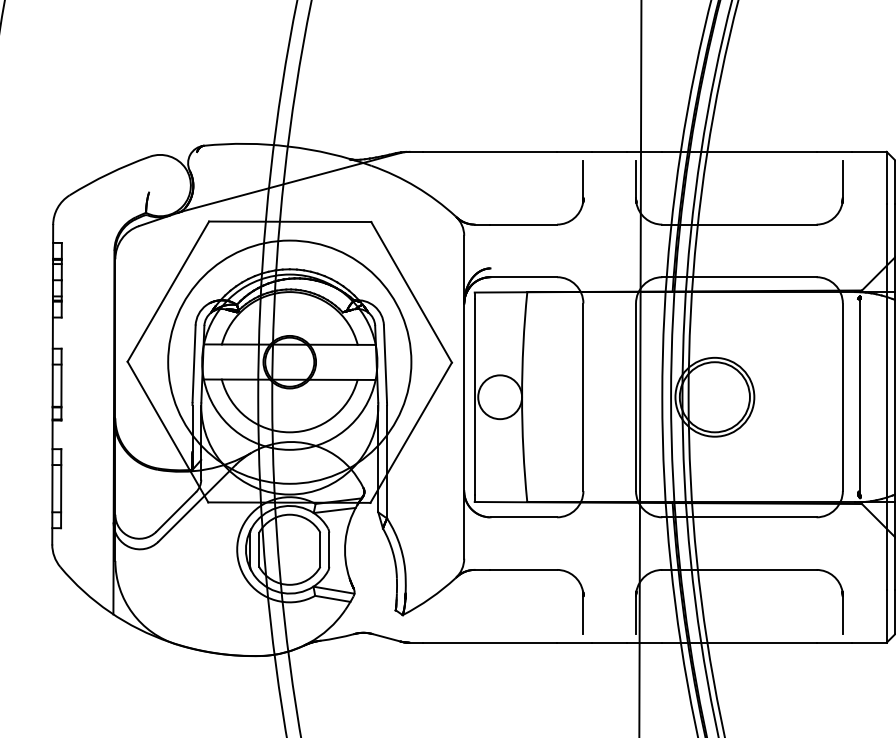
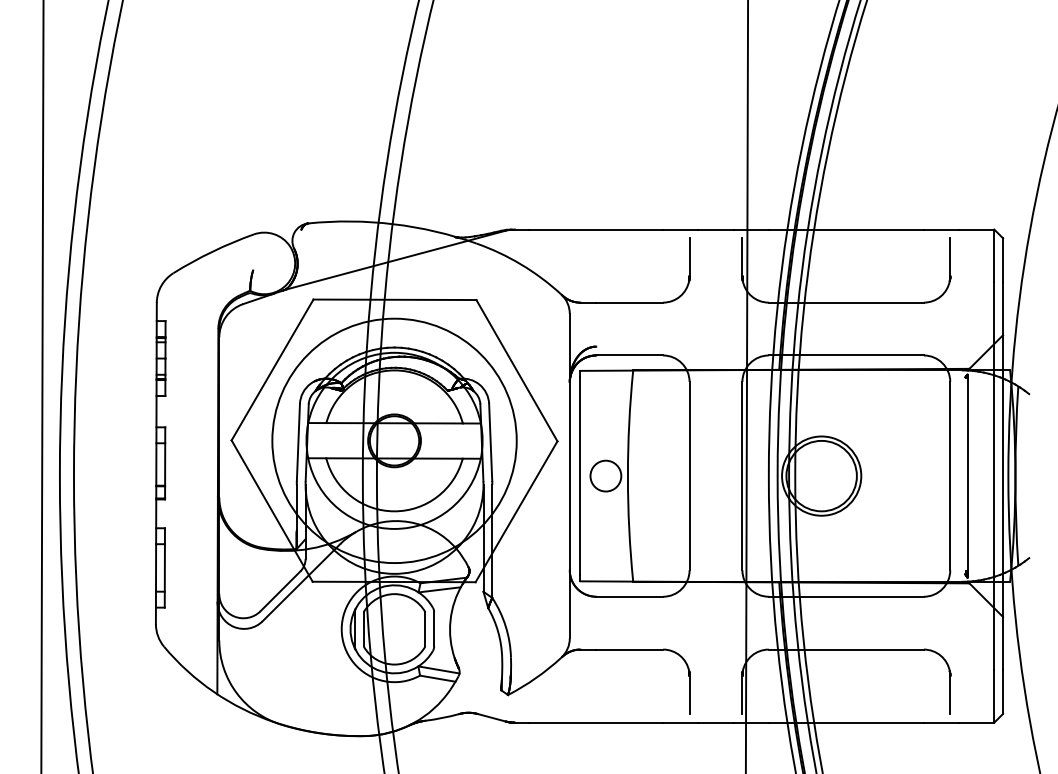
circle: (499, 397) -> (605, 476), size x0.7

